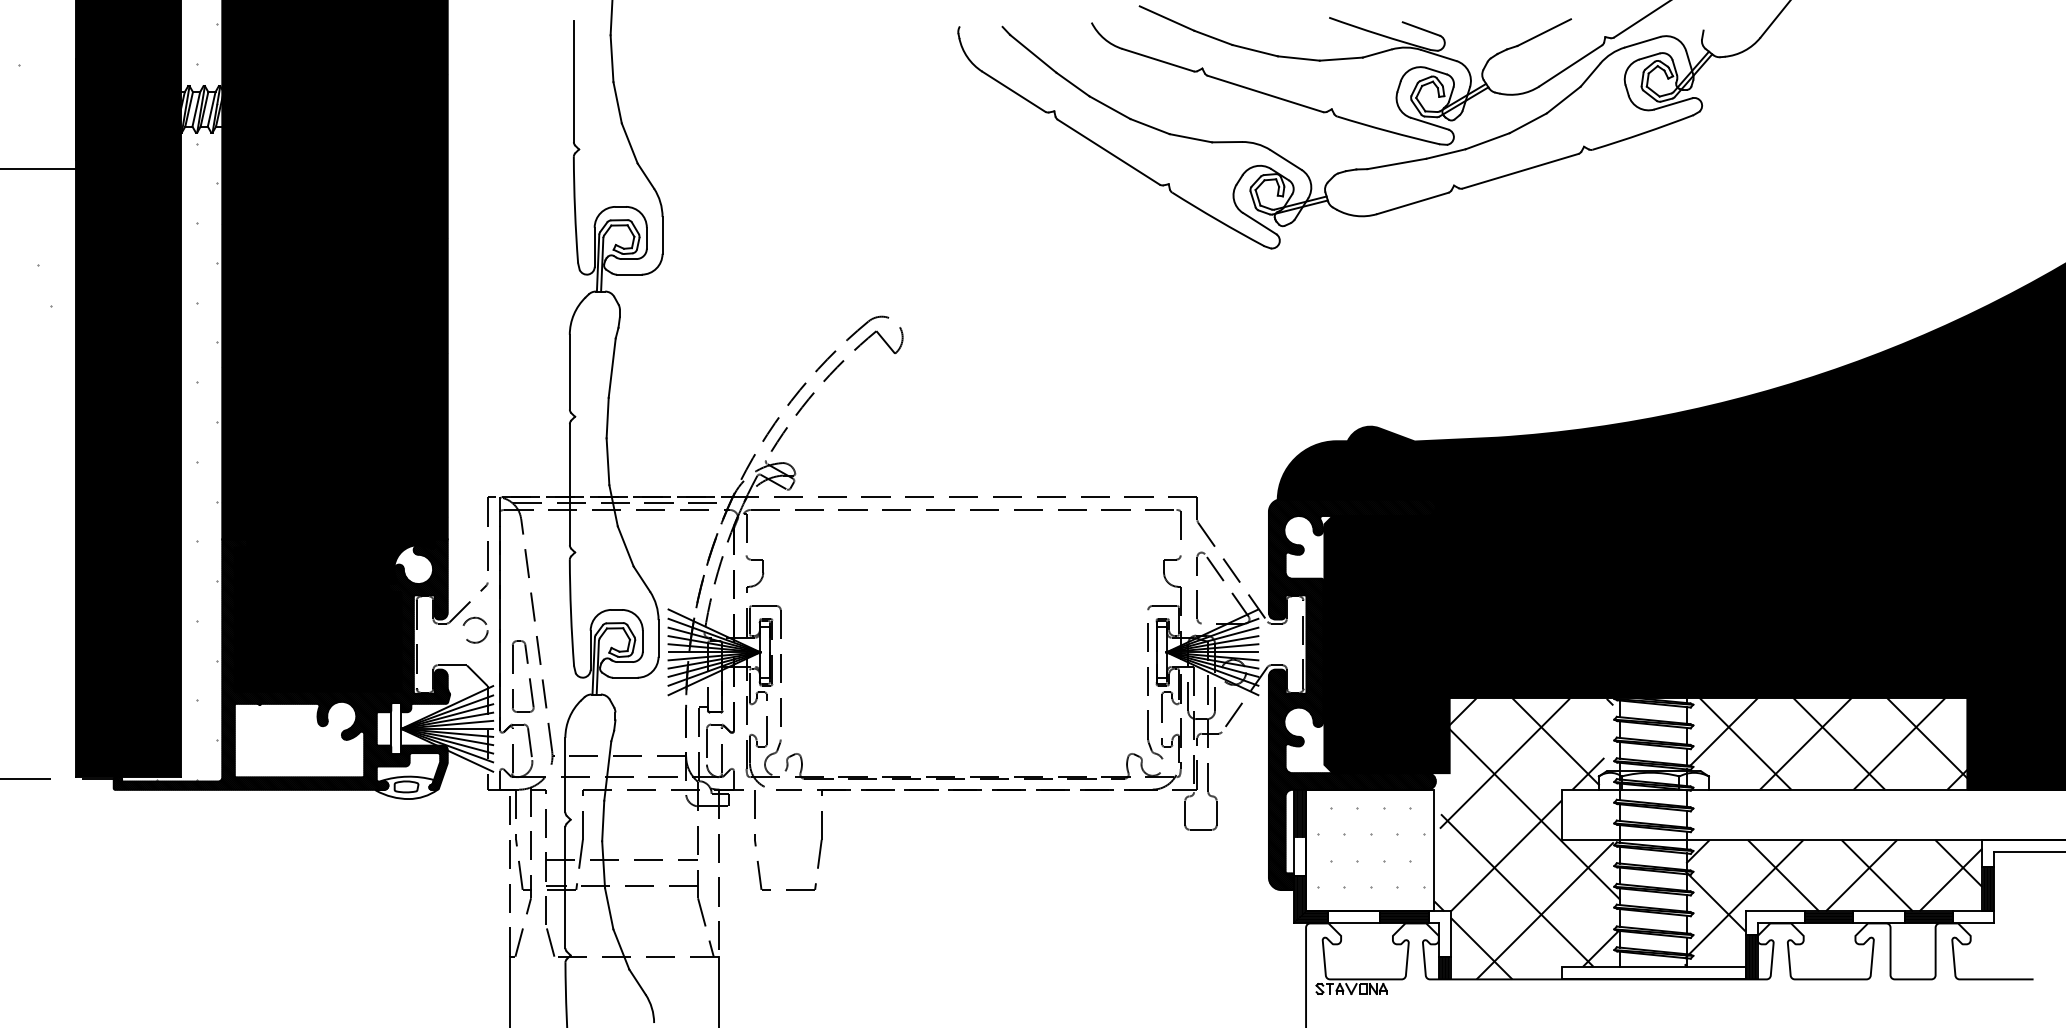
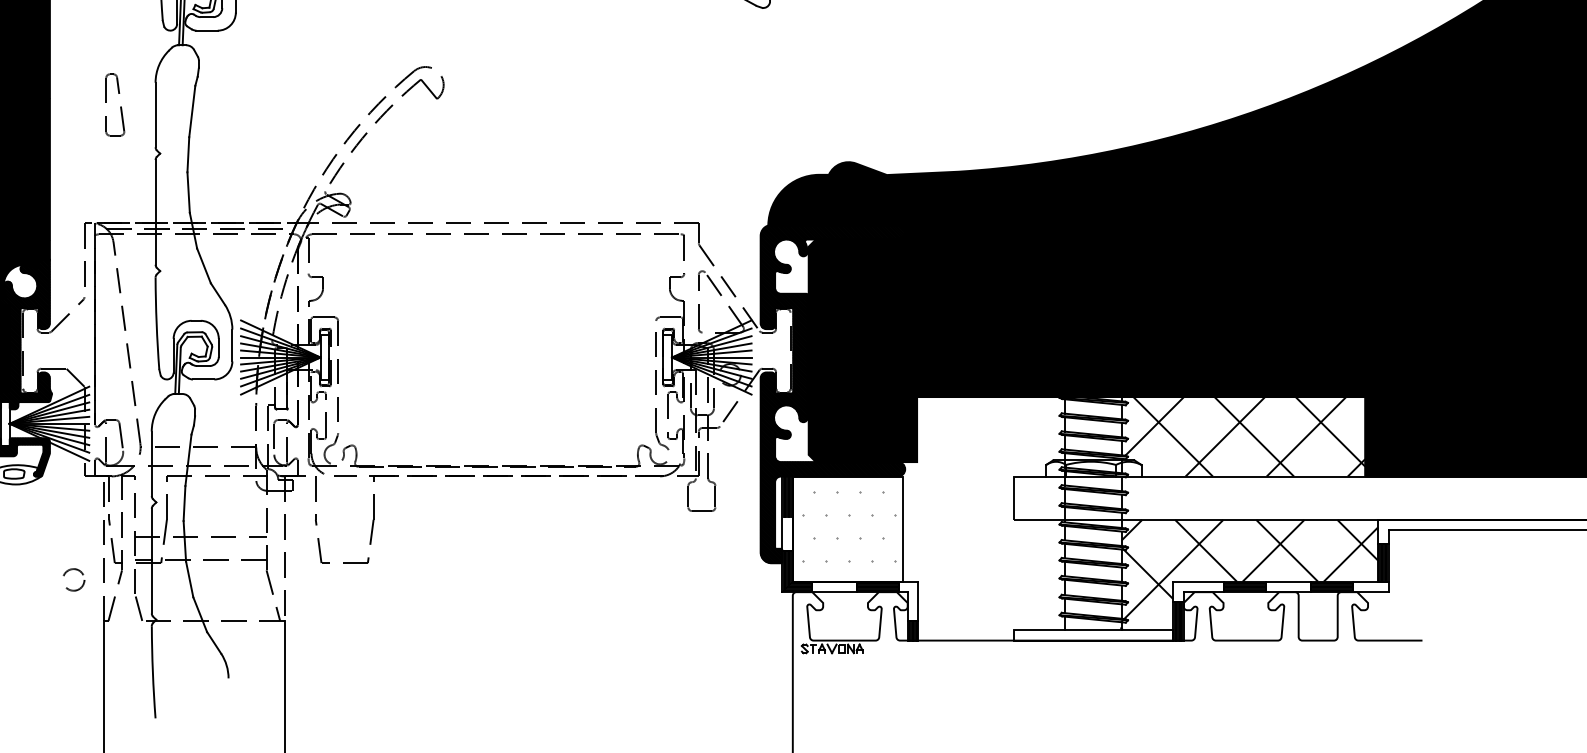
circle: (475, 629) -> (73, 579), moved
part: (529, 678) -> (120, 106), moved
hatch: (1527, 838) -> (984, 518), removed

